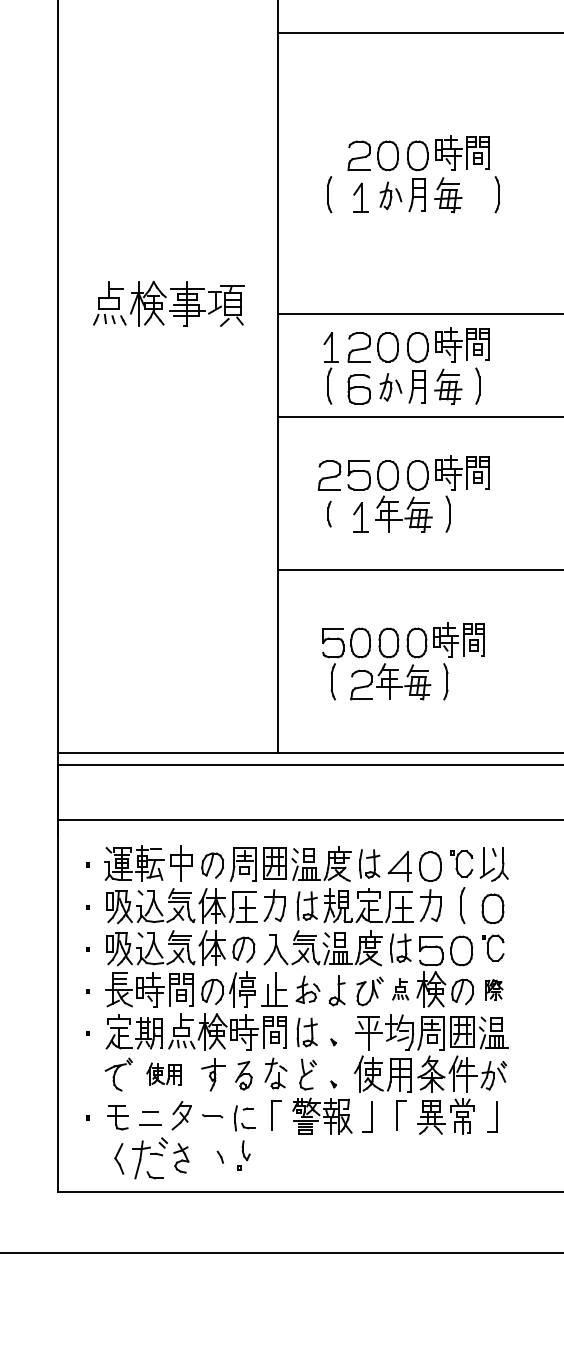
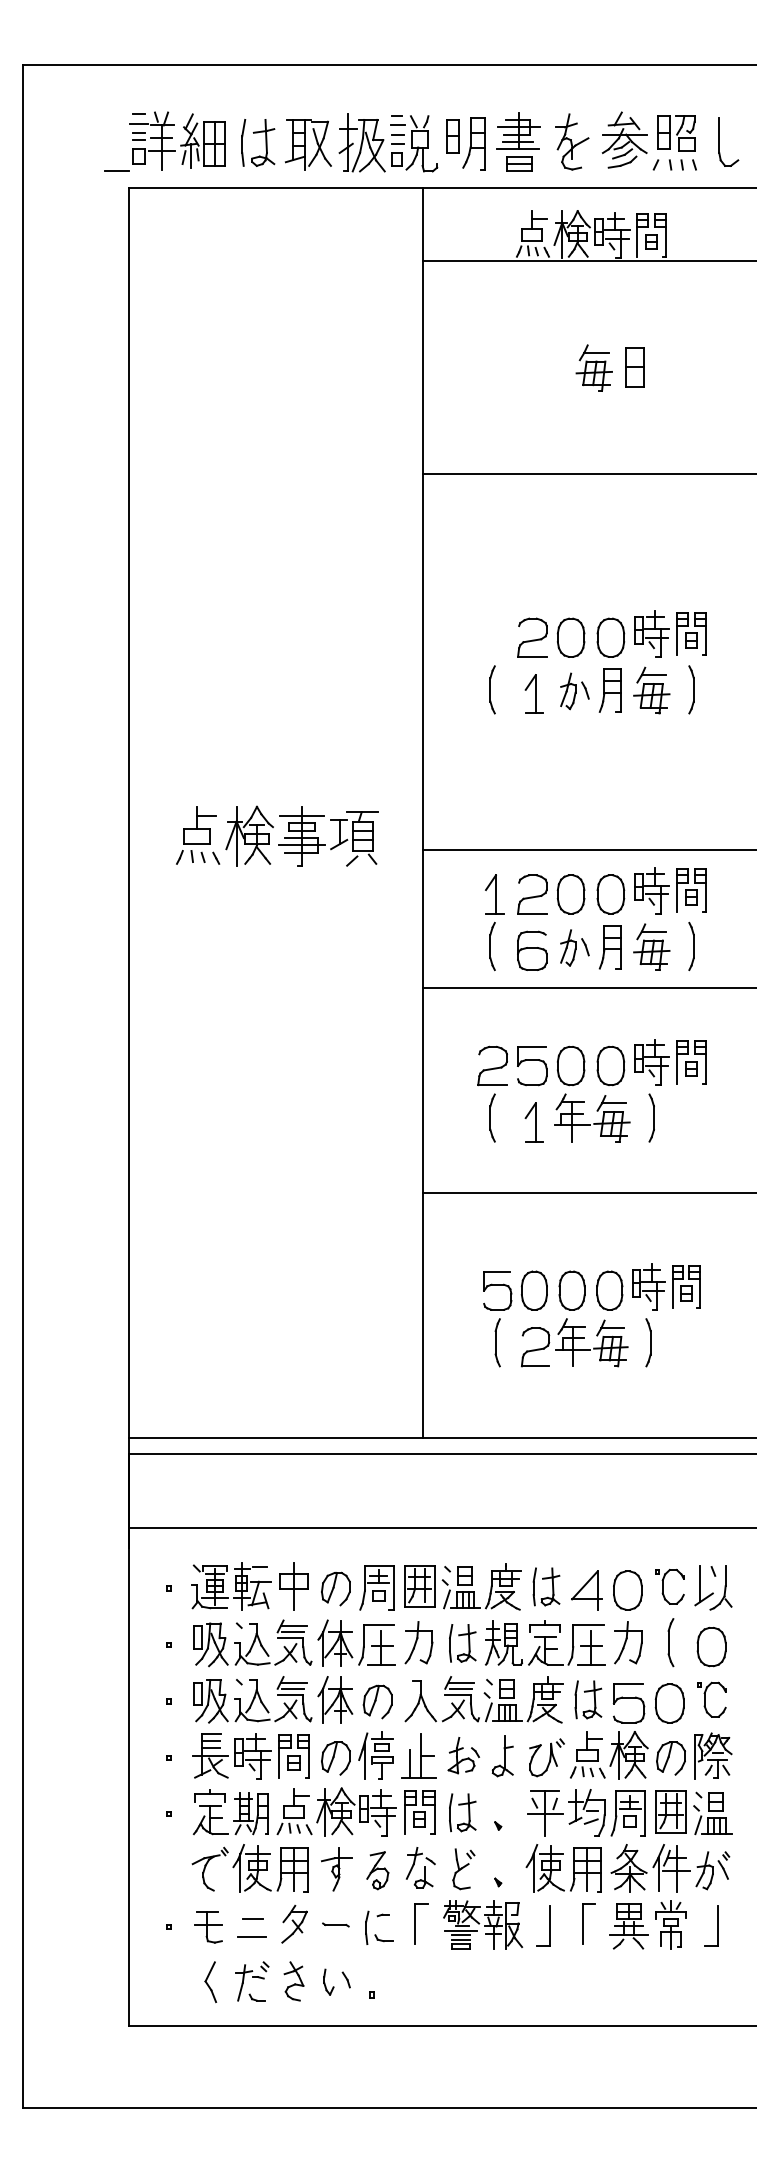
part: (497, 194) -> (691, 689), moved
part: (329, 513) -> (492, 1117), size x1.43
part: (400, 989) -> (587, 1754), size x1.67
part: (494, 989) -> (713, 1755), size x1.67
part: (163, 1074) -> (270, 1868), size x1.67
part: (245, 1150) -> (328, 1981), moved
part: (150, 1158) -> (252, 1981), size x0.71

